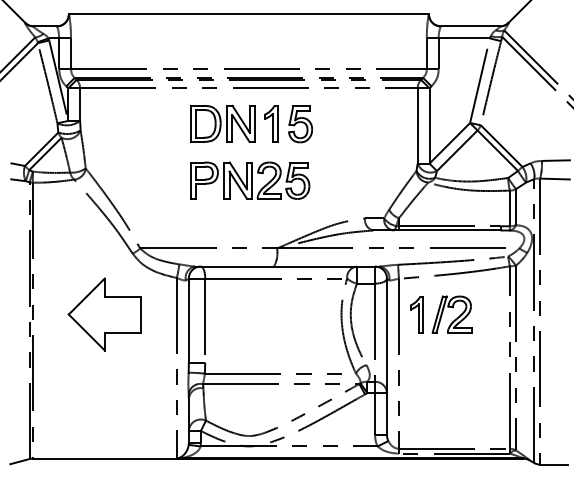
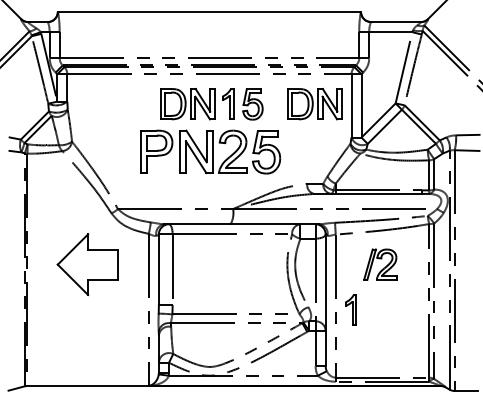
part: (373, 123) -> (314, 103), added
part: (250, 180) -> (210, 151), size x1.4
part: (416, 314) -> (350, 310), moved

